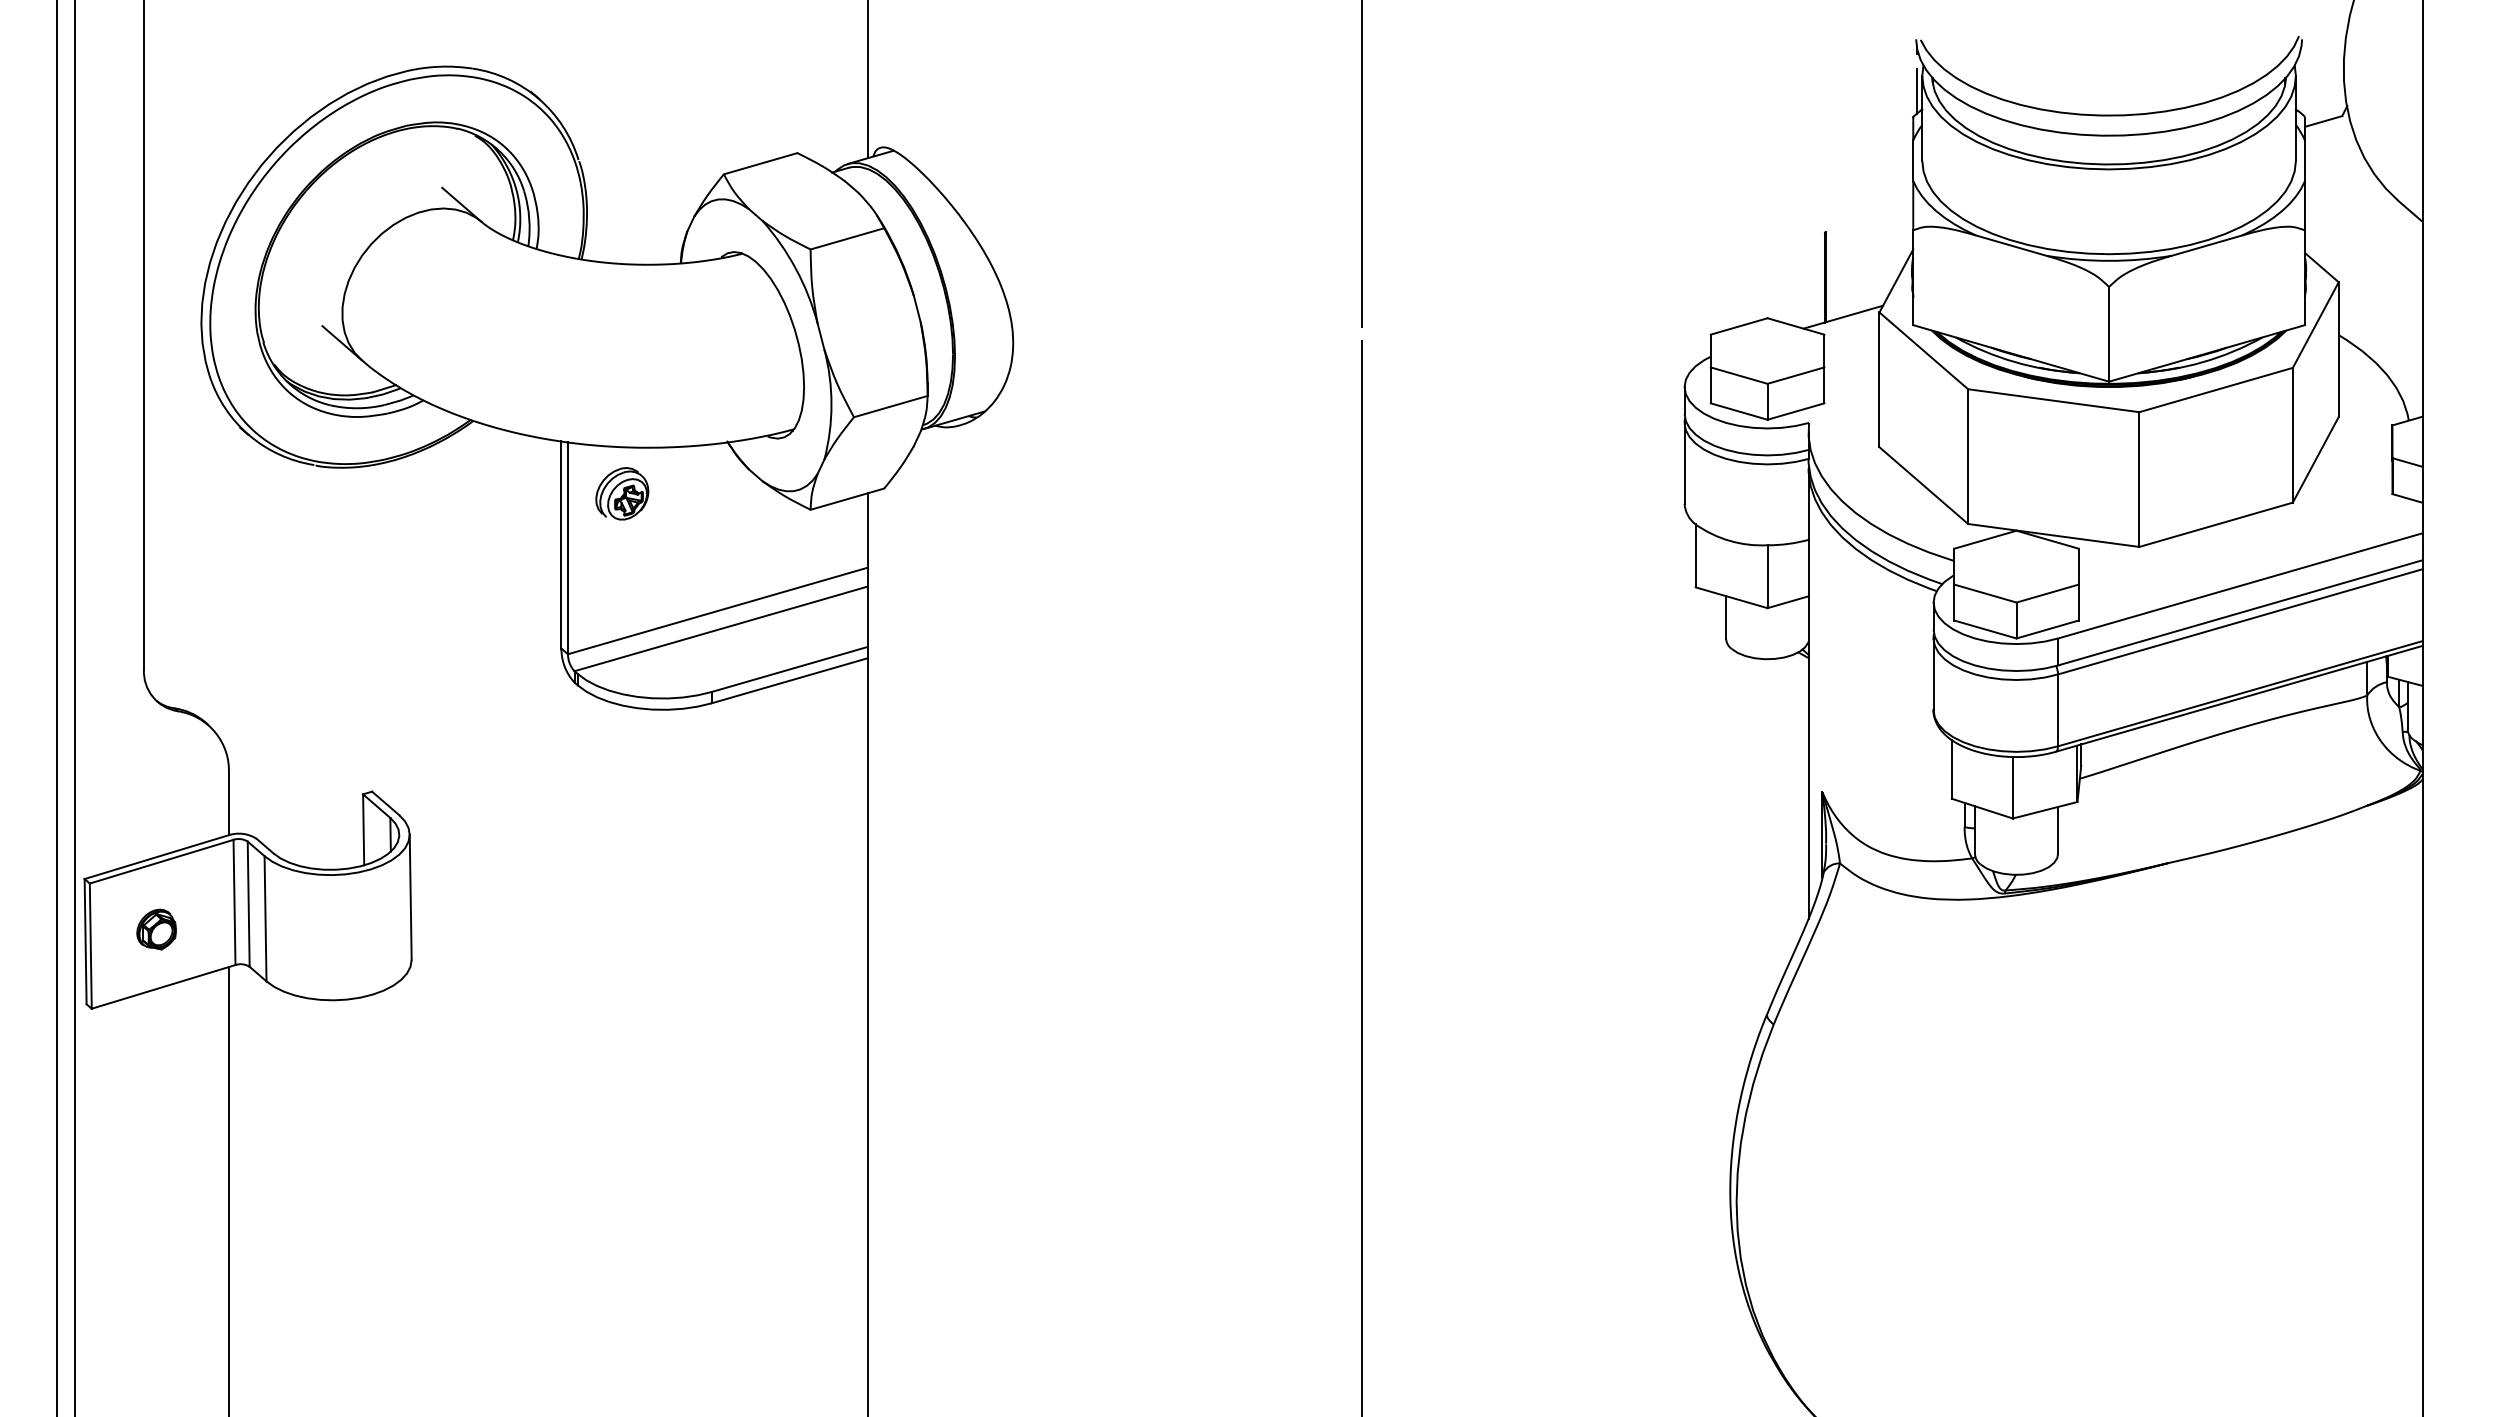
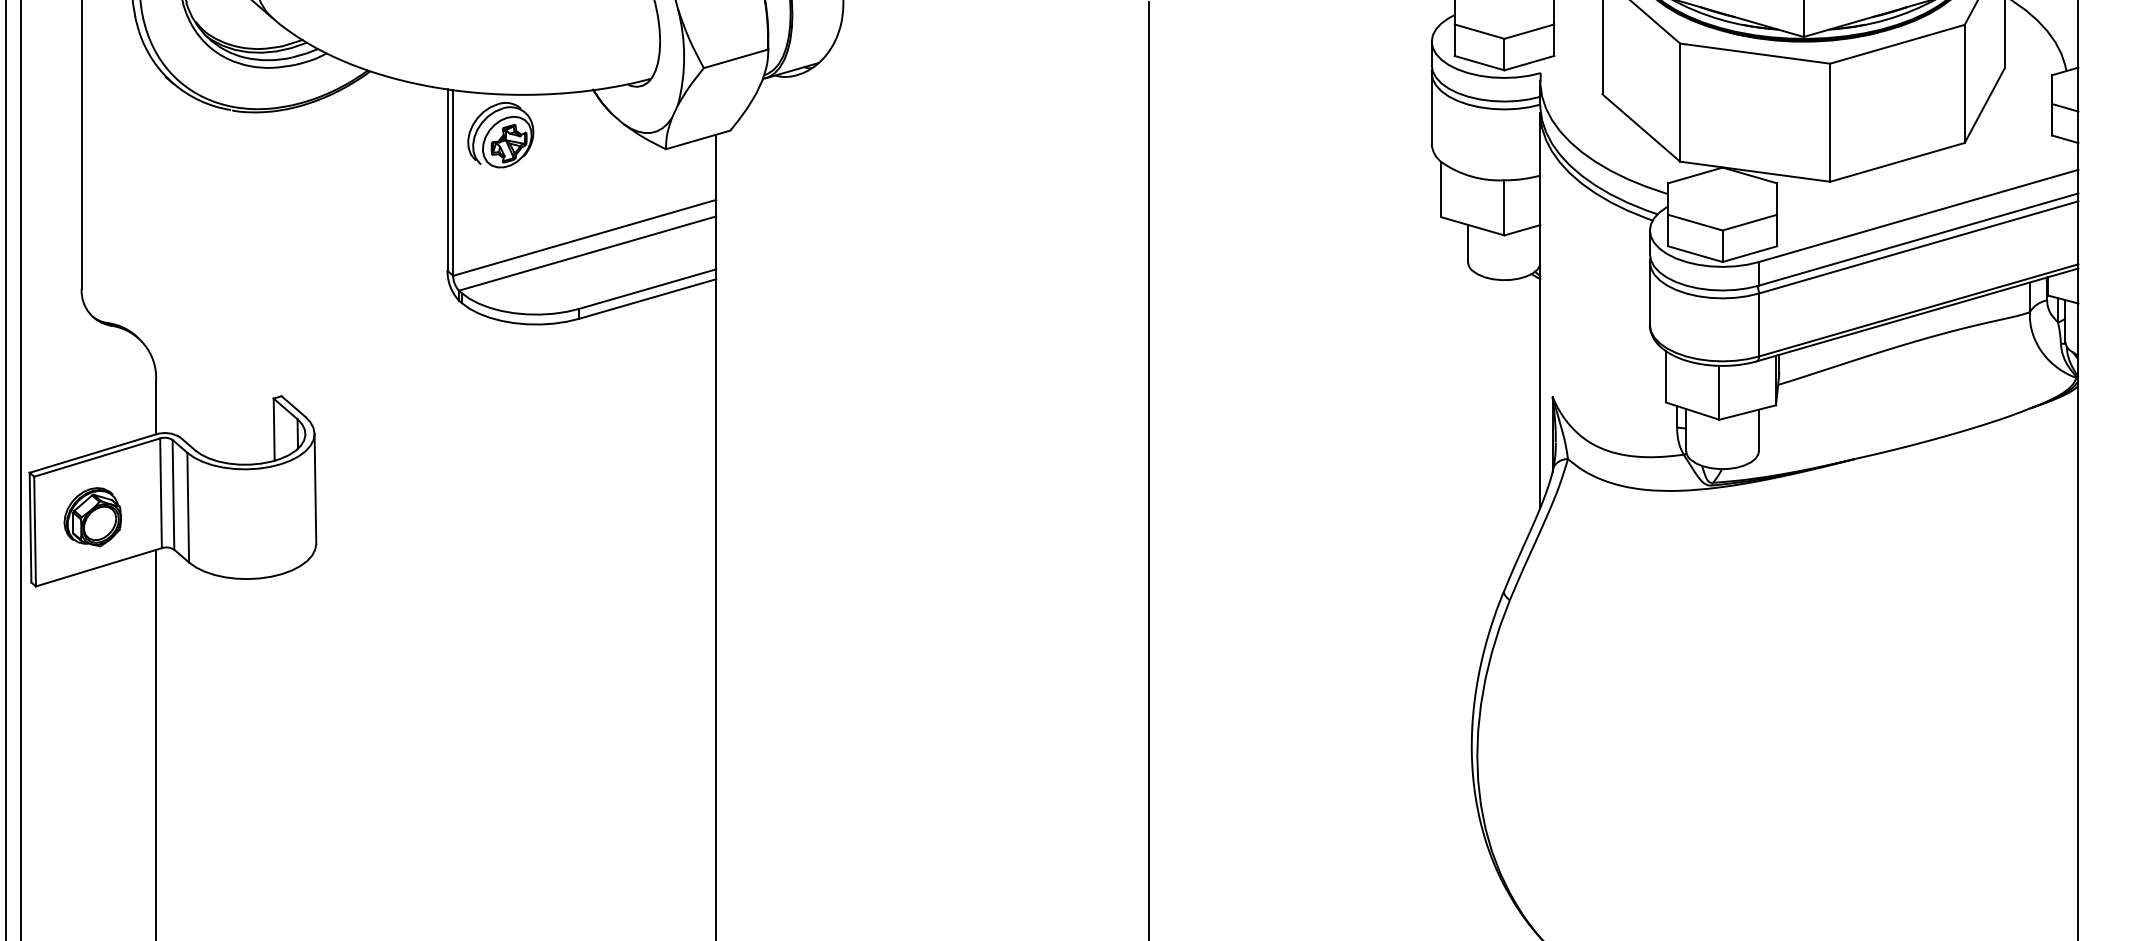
part: (622, 493) -> (501, 134), size x1.43
part: (156, 929) -> (92, 517), size x1.67

